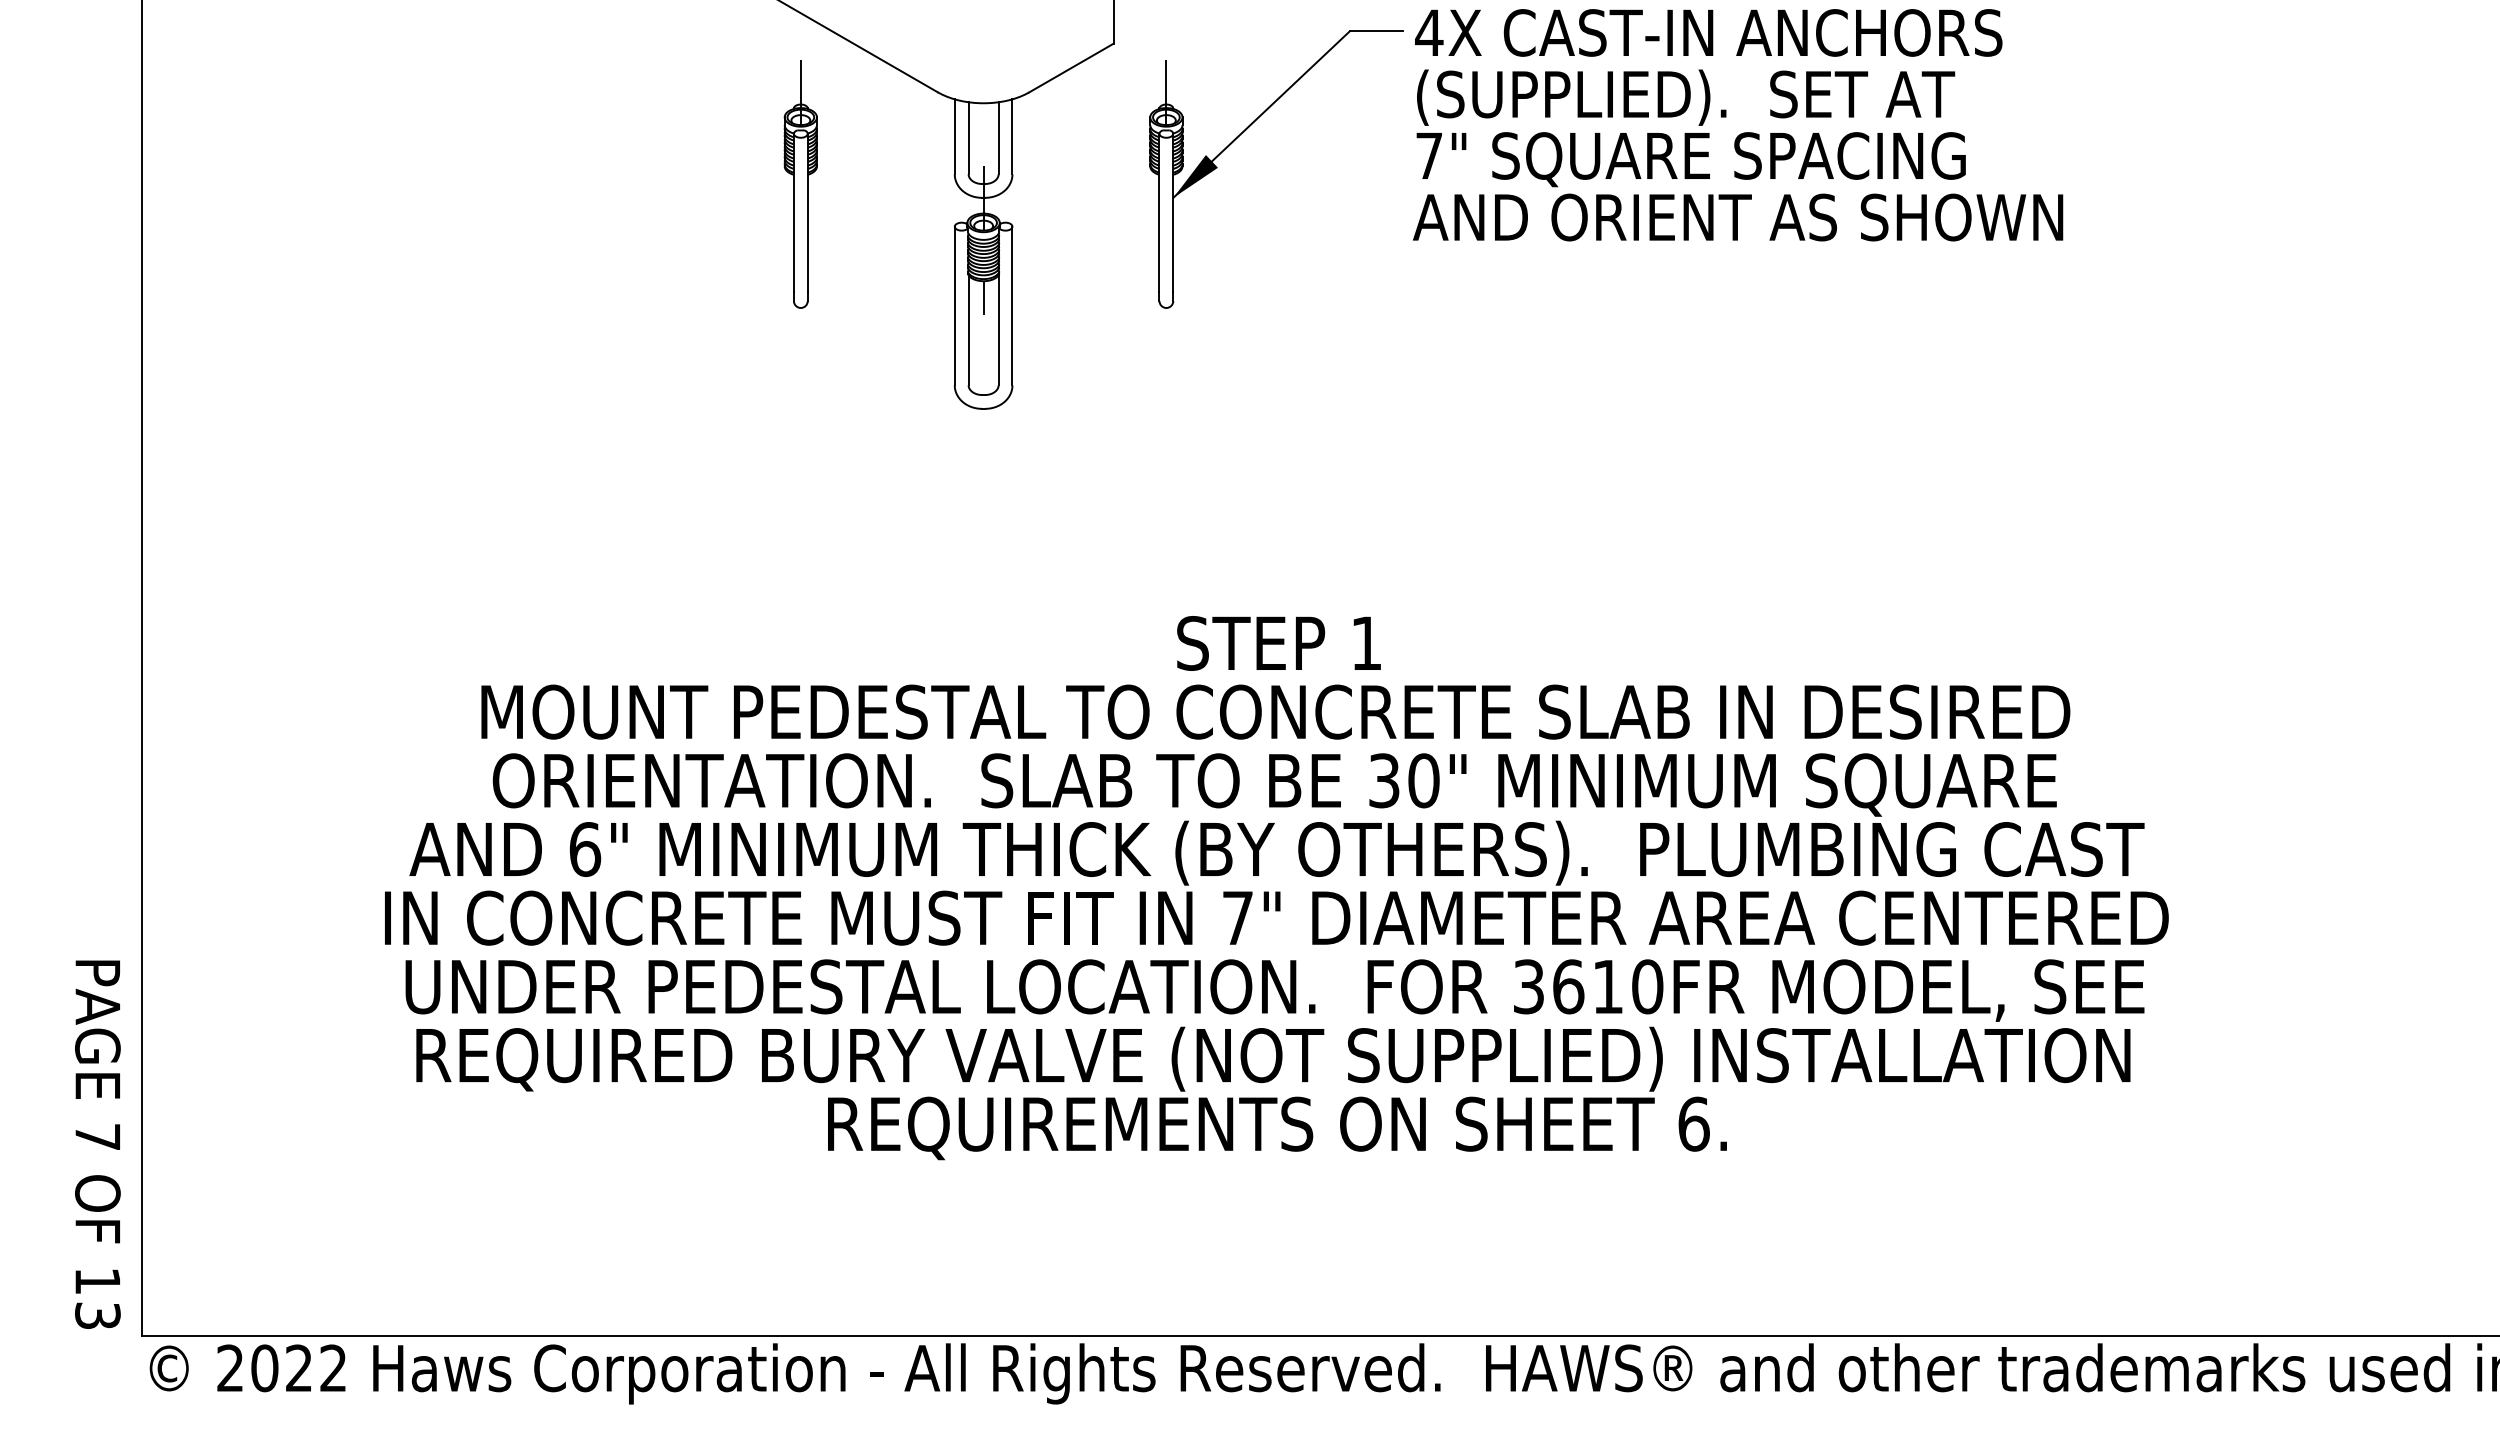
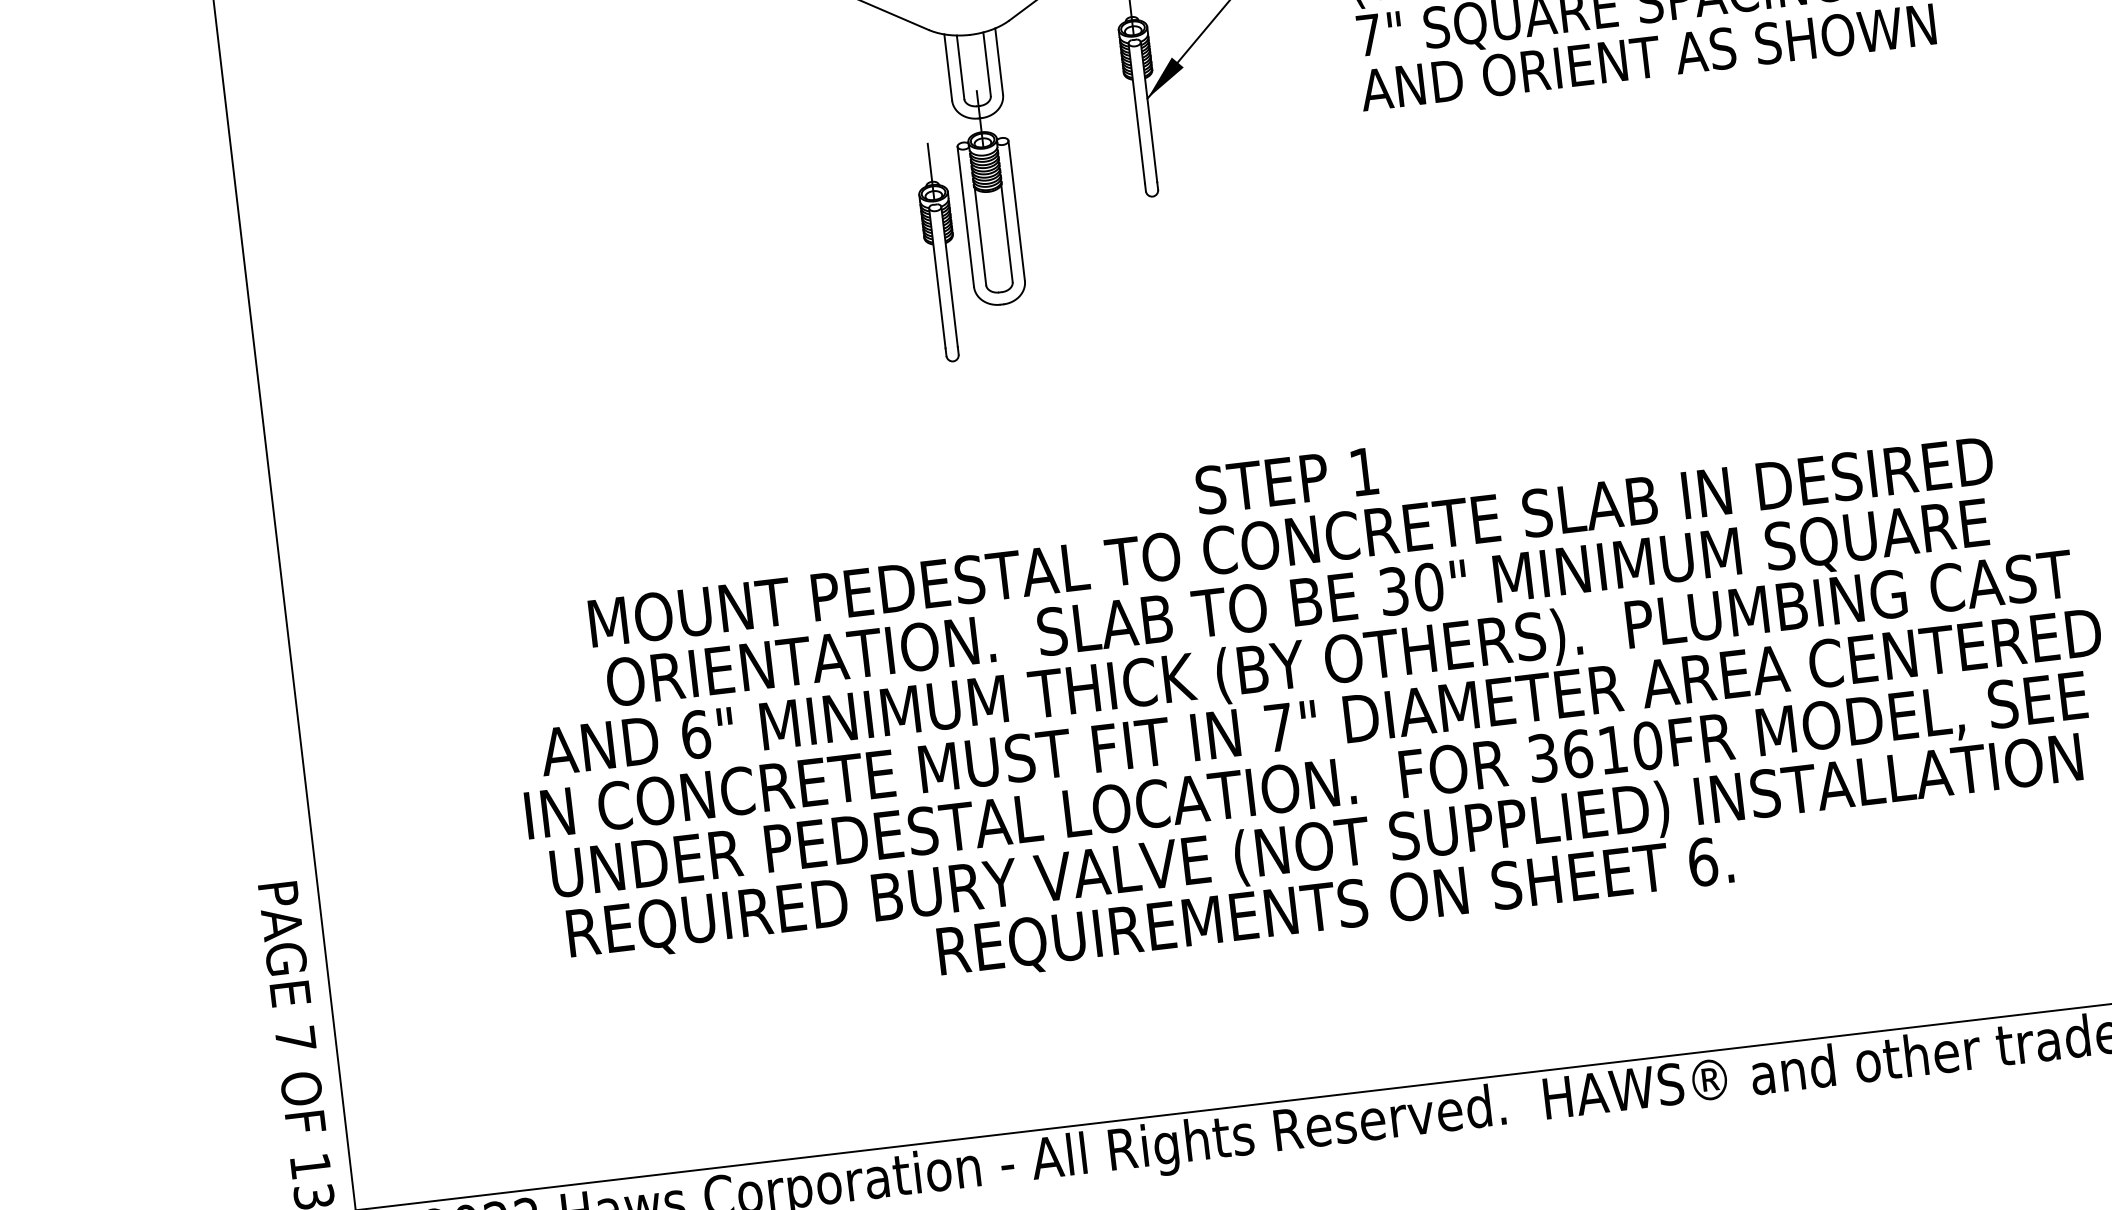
part: (800, 184) -> (940, 252), moved
line: (983, 298) -> (990, 207), removed

